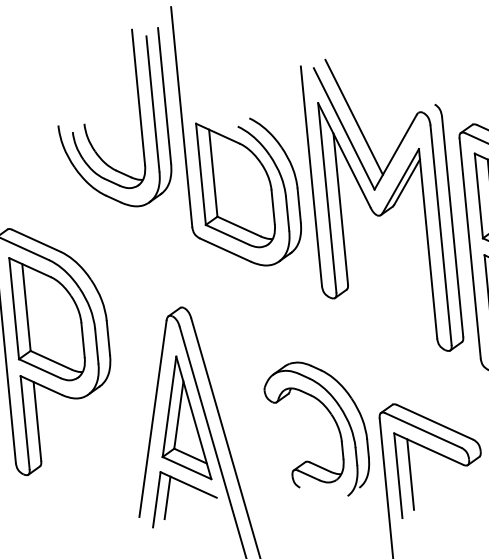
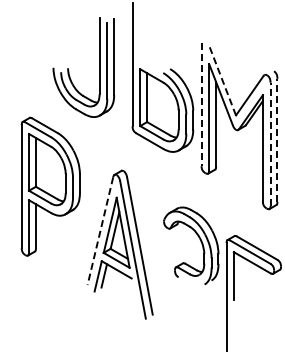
line: (354, 116) -> (228, 73), removed
part: (87, 127) -> (69, 70), moved
line: (344, 129) -> (222, 80), solid -> dashed
line: (311, 176) -> (201, 104), solid -> dashed
line: (452, 227) -> (277, 140), solid -> dashed
line: (440, 235) -> (270, 144), solid -> dashed
line: (153, 419) -> (100, 231), solid -> dashed
line: (410, 473) -> (240, 275), removed

